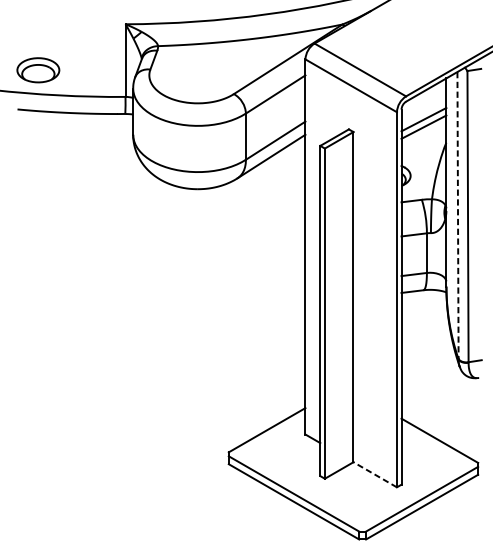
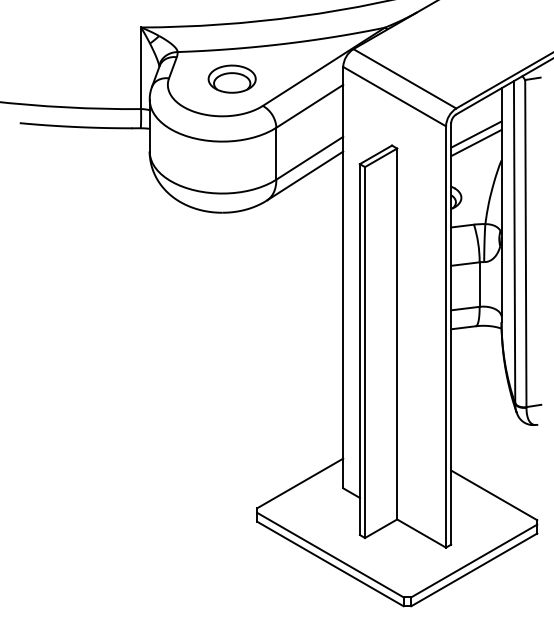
part: (37, 69) -> (231, 78), moved
line: (457, 215) -> (514, 242), dashed -> solid
line: (375, 474) -> (421, 533), dashed -> solid

